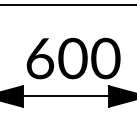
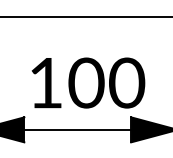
text: (40, 58) -> (46, 83), 600 -> 100

